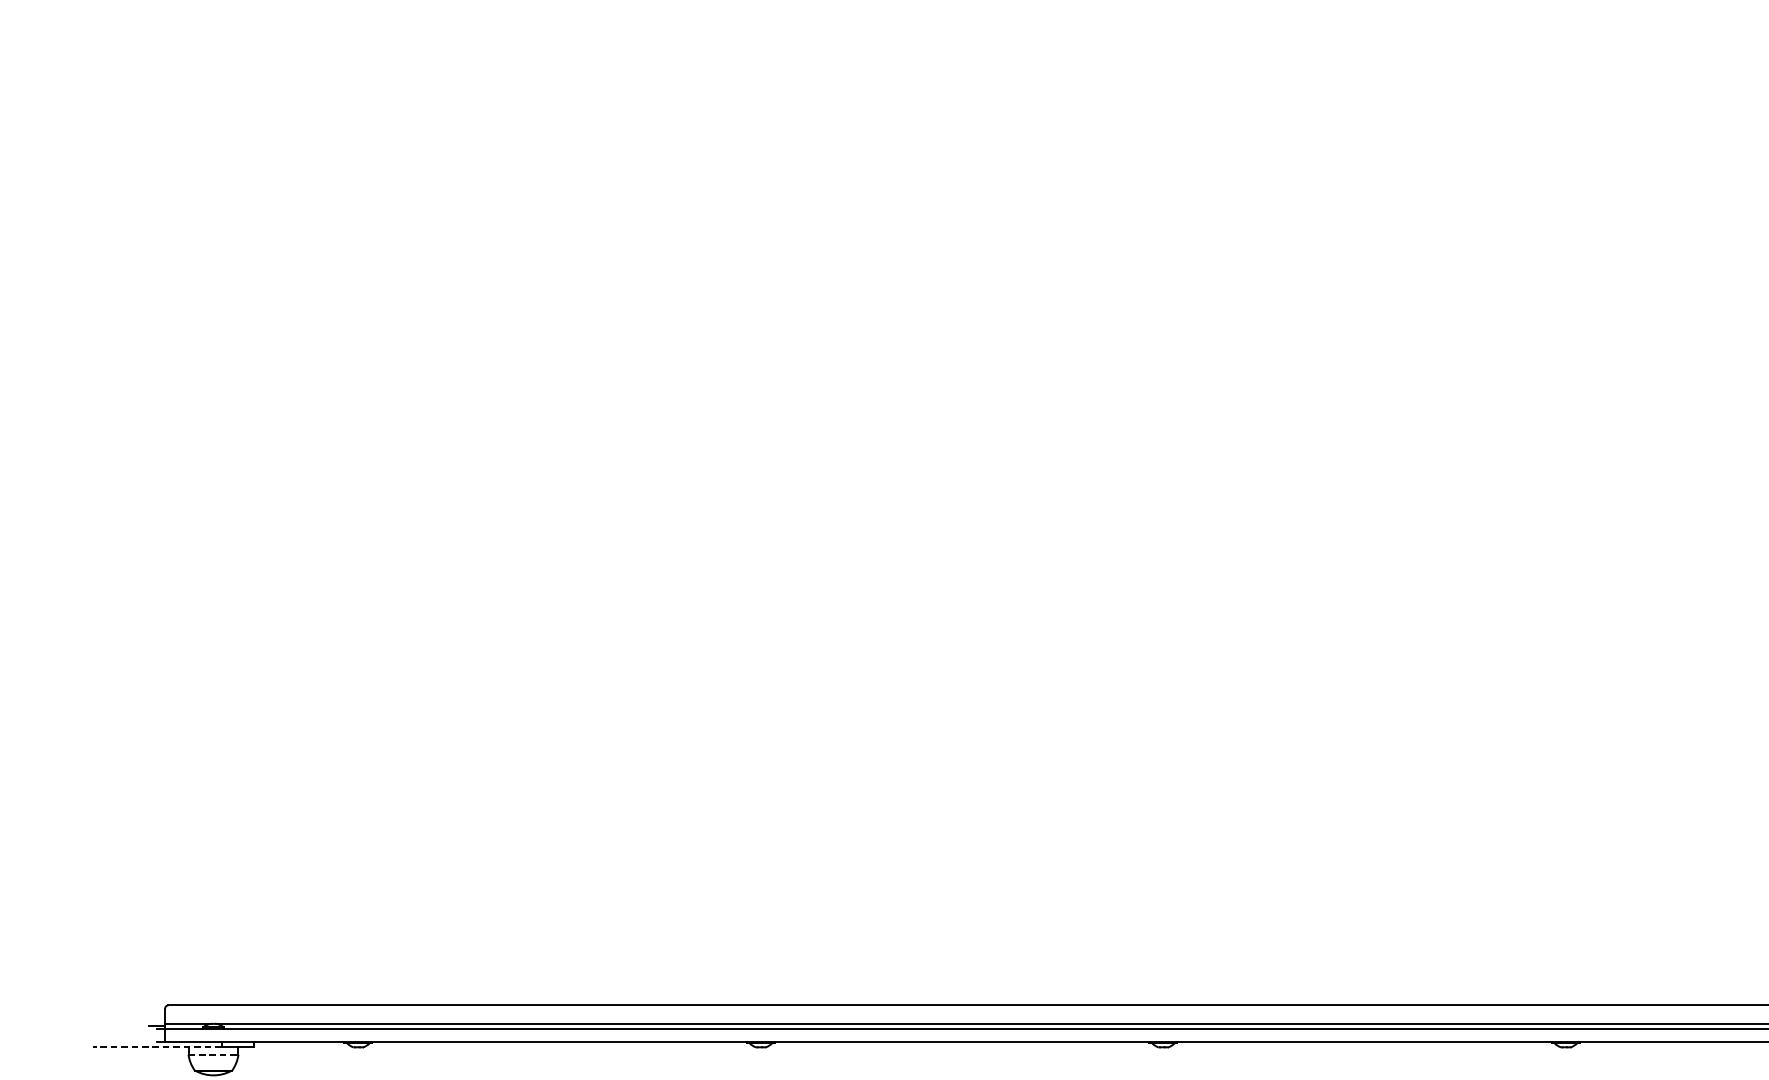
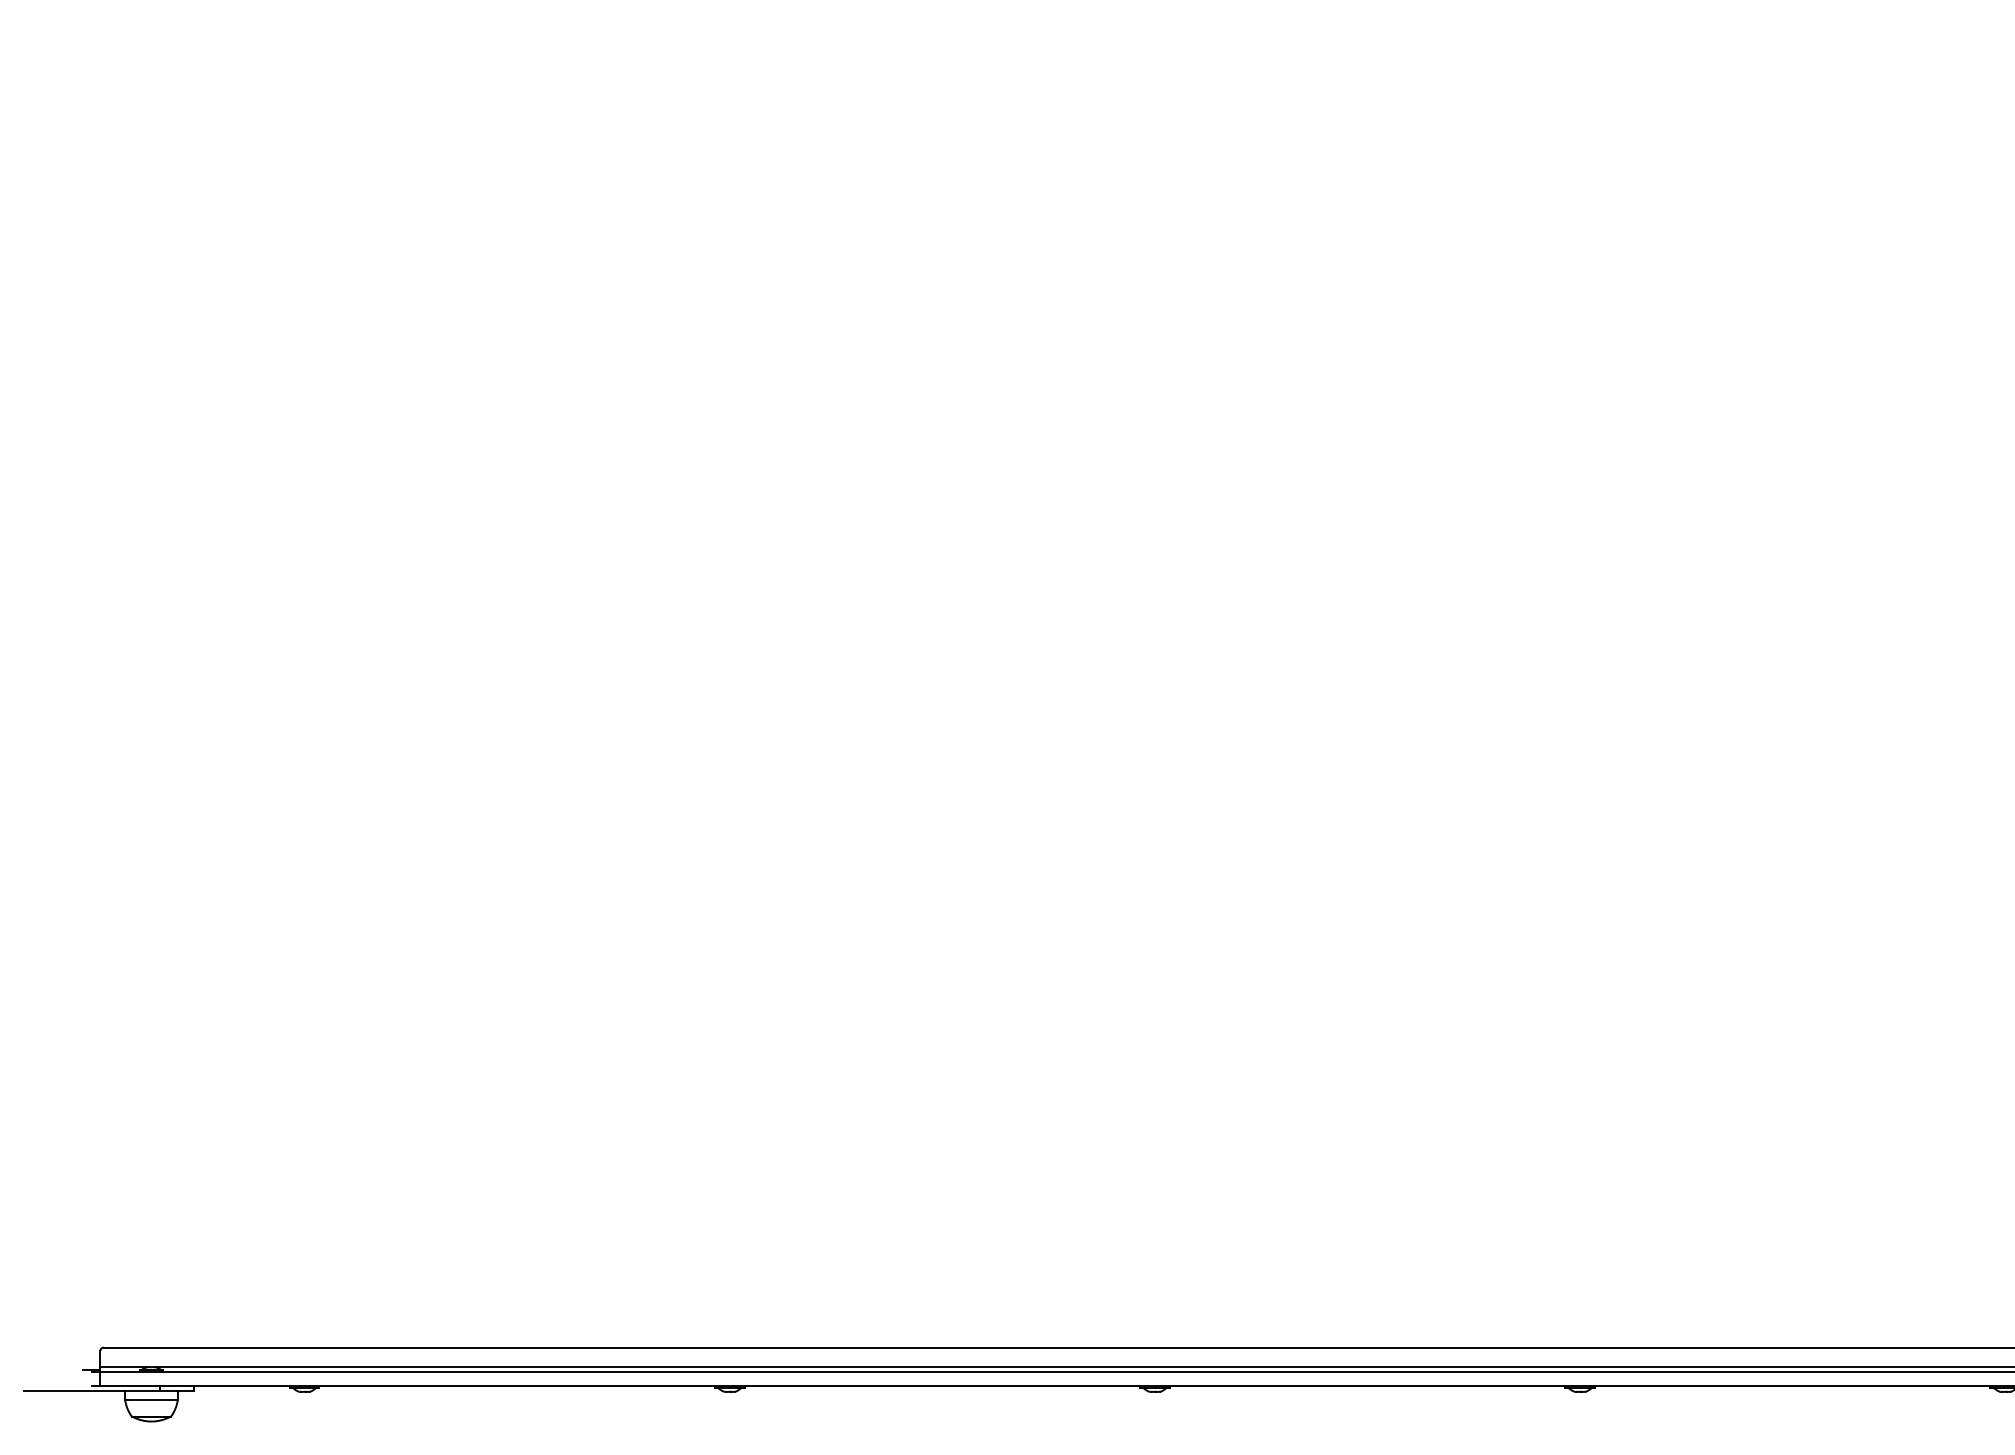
line: (156, 1046) -> (91, 1391), dashed -> solid
line: (213, 1054) -> (151, 1399), dashed -> solid

